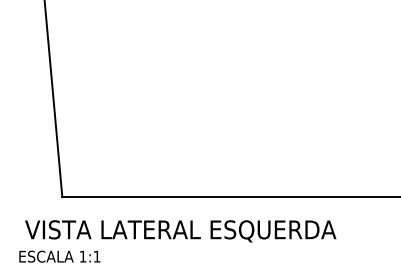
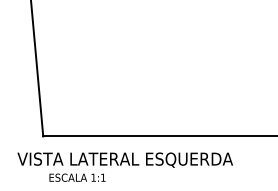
text: (59, 256) -> (77, 177), moved

